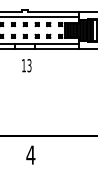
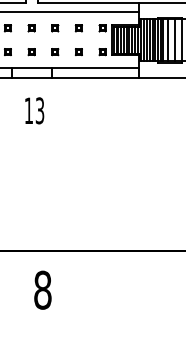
text: (30, 154) -> (42, 288), 4 -> 8

